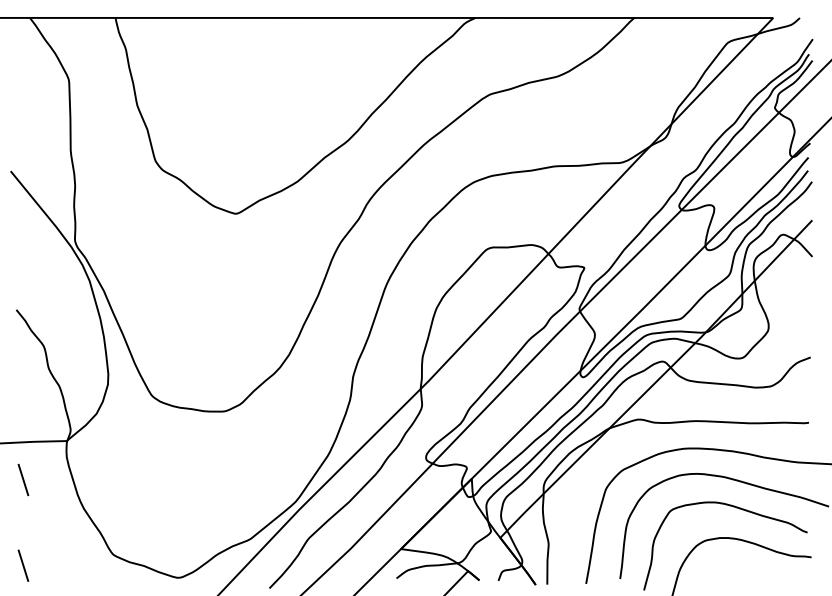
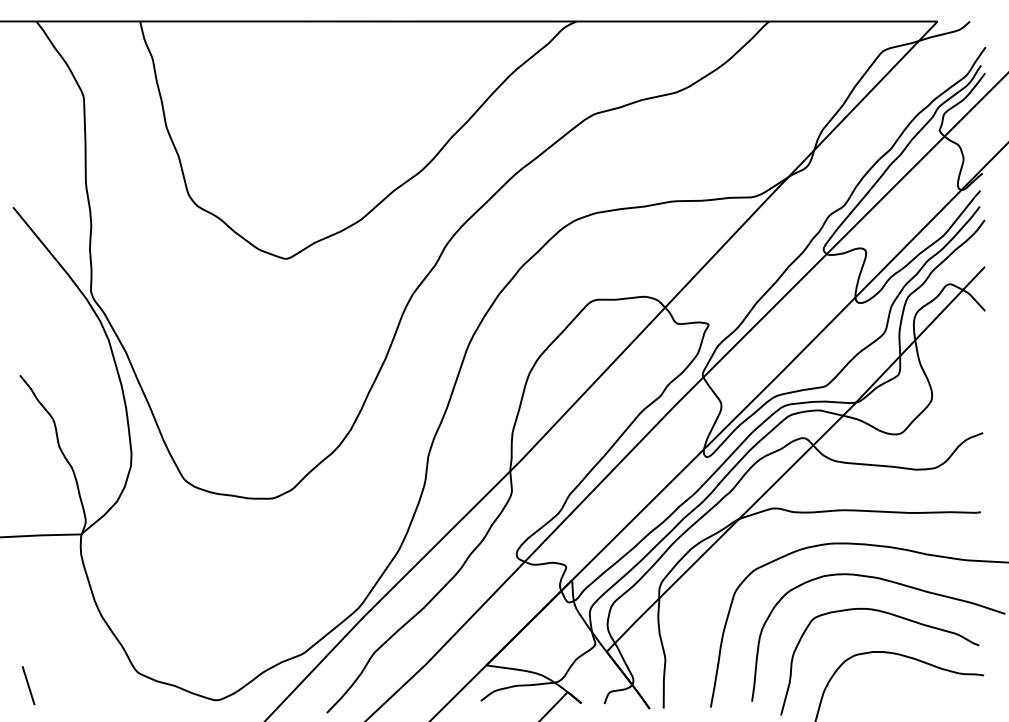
line: (23, 479) -> (28, 581), removed

